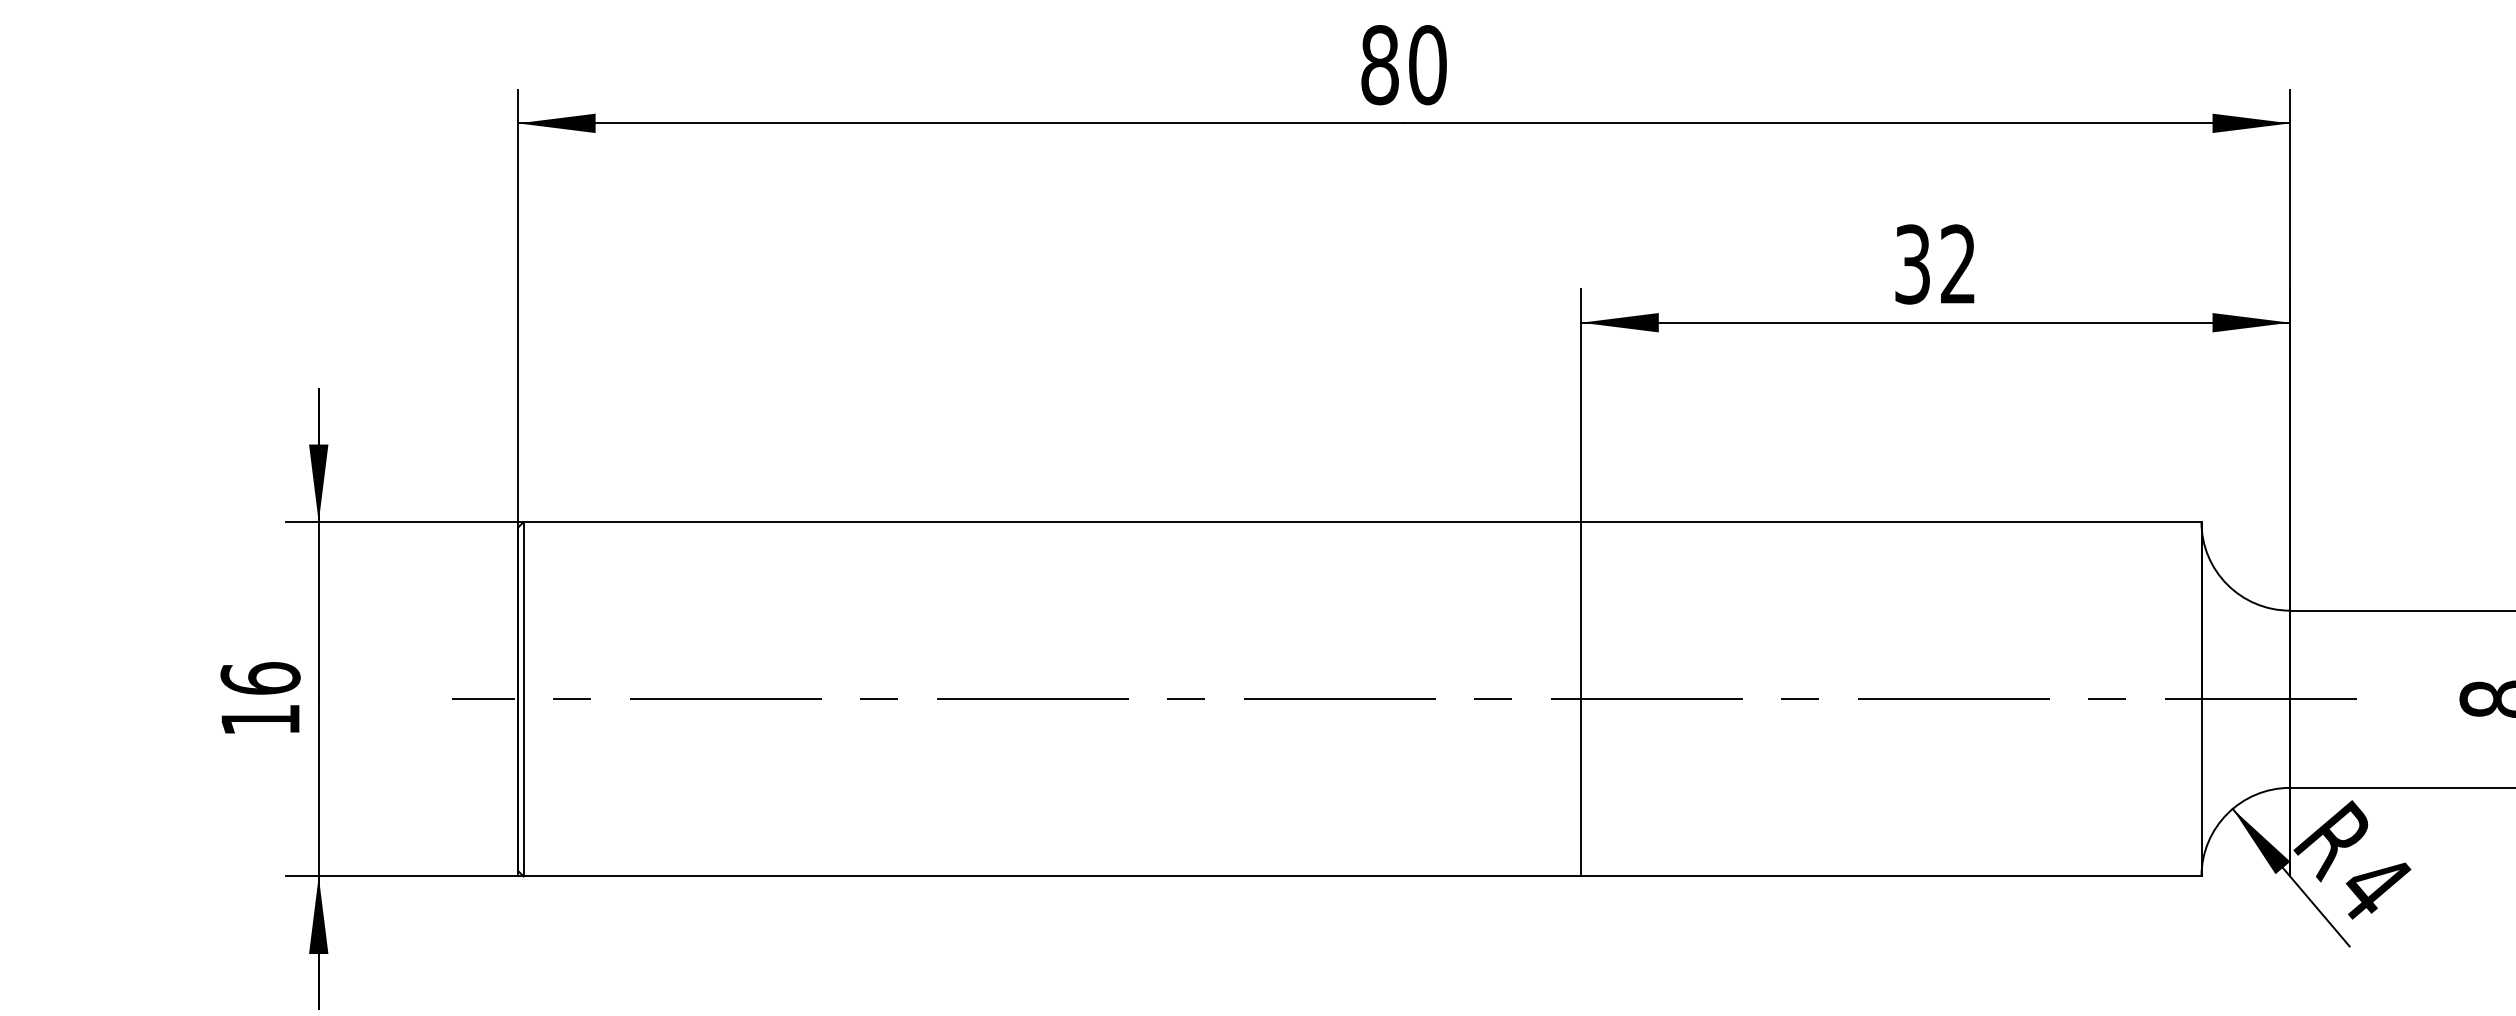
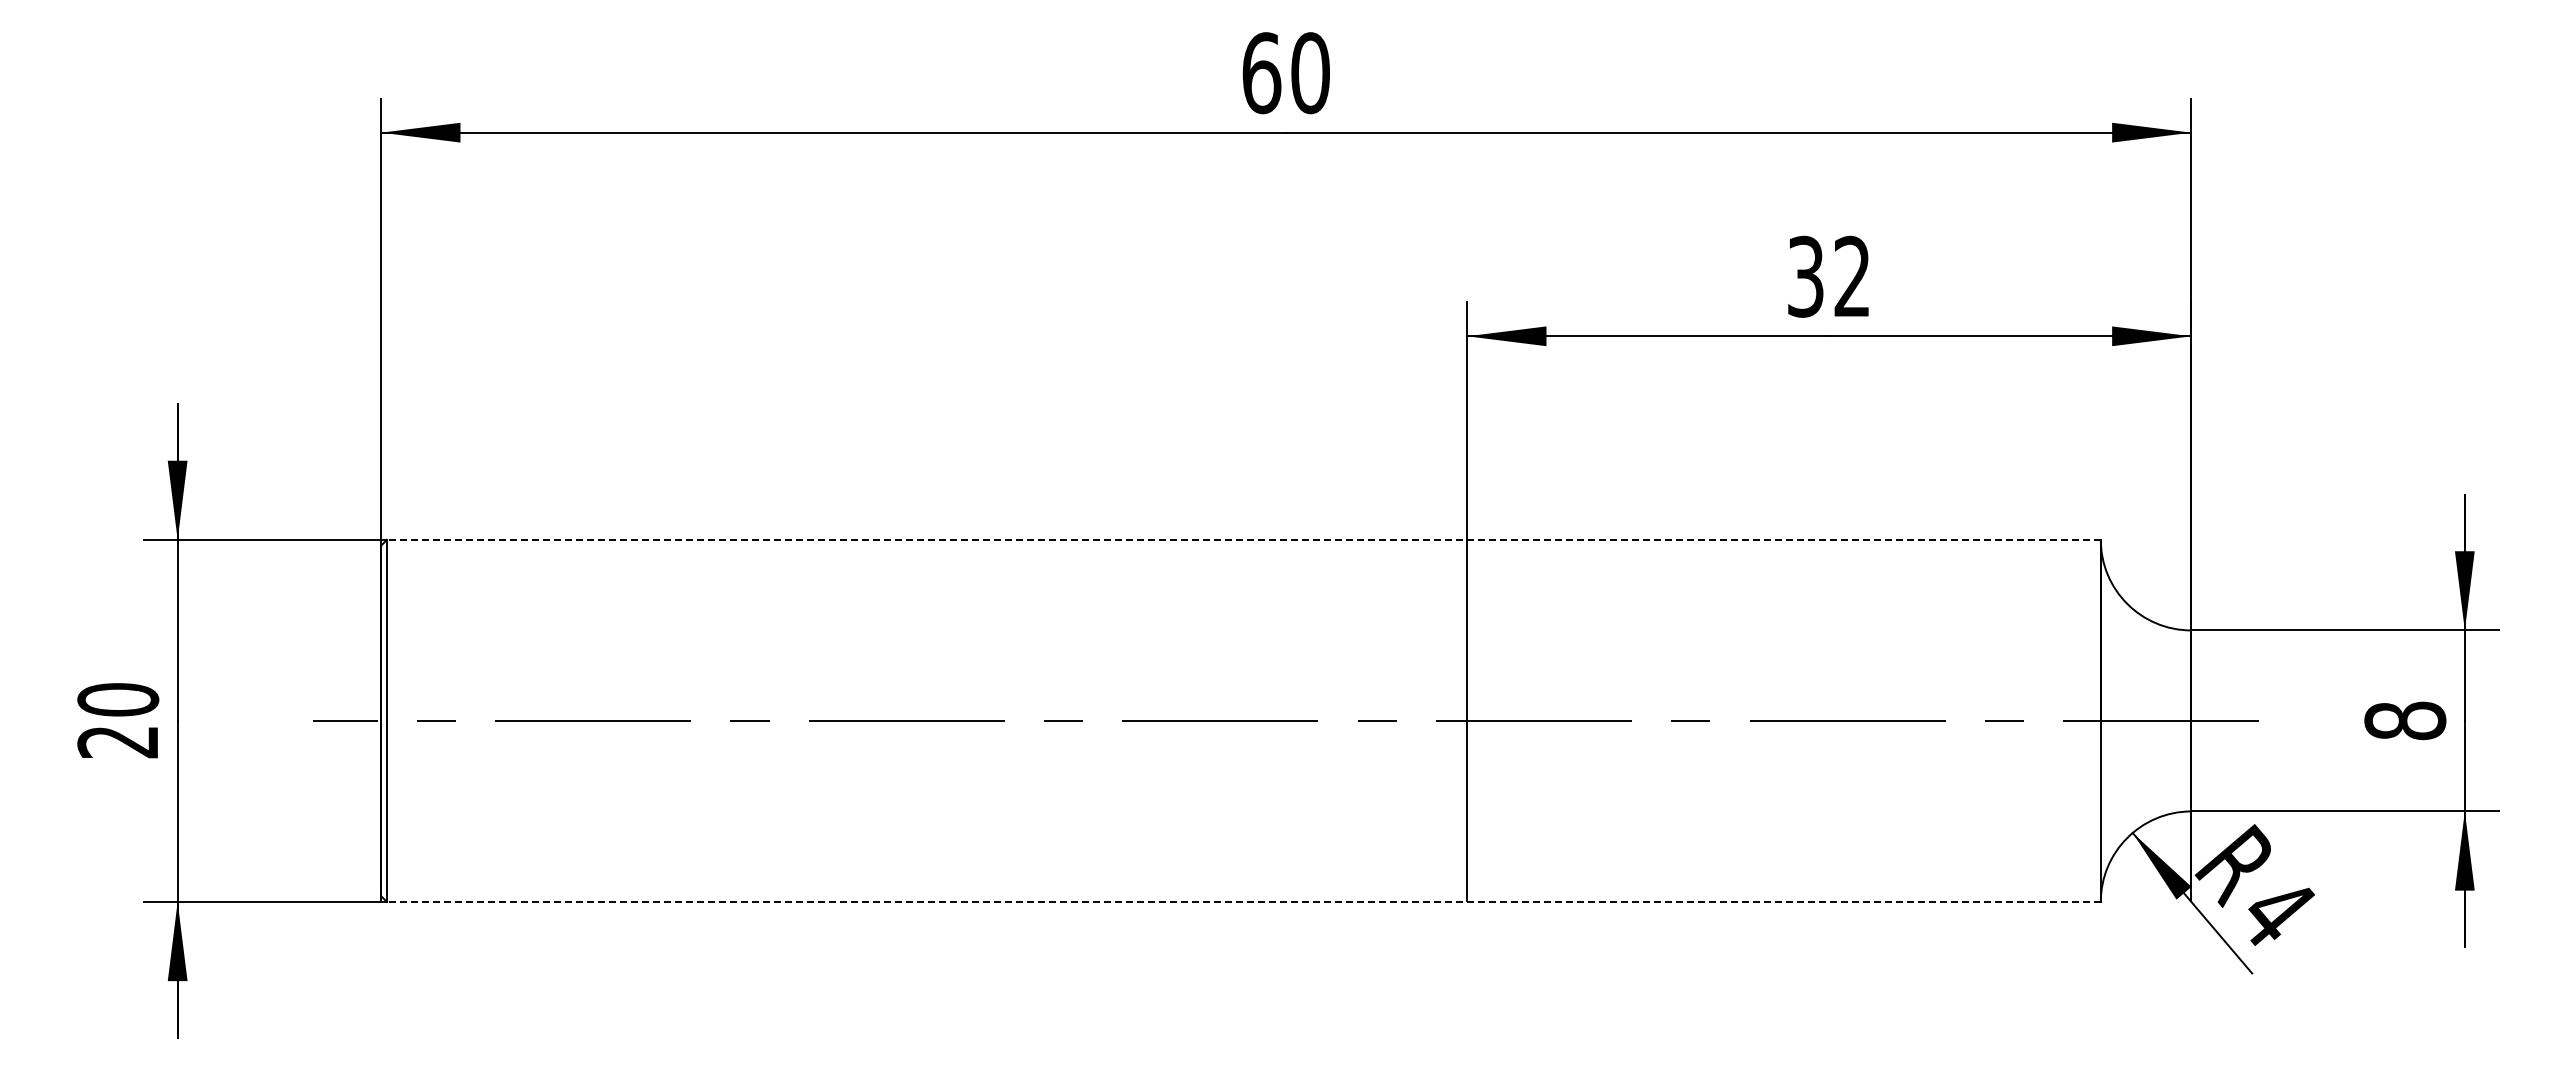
text: (1379, 65) -> (1261, 73), 80 -> 60
line: (1362, 521) -> (1243, 539), solid -> dashed
text: (260, 698) -> (118, 720), 16 -> 20
line: (1362, 876) -> (1243, 901), solid -> dashed

